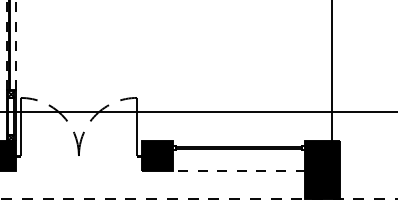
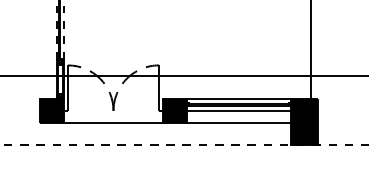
line: (238, 141) -> (238, 99), added
line: (238, 155) -> (238, 110), added
line: (78, 170) -> (113, 122), added
line: (238, 170) -> (238, 122), dashed -> solid

